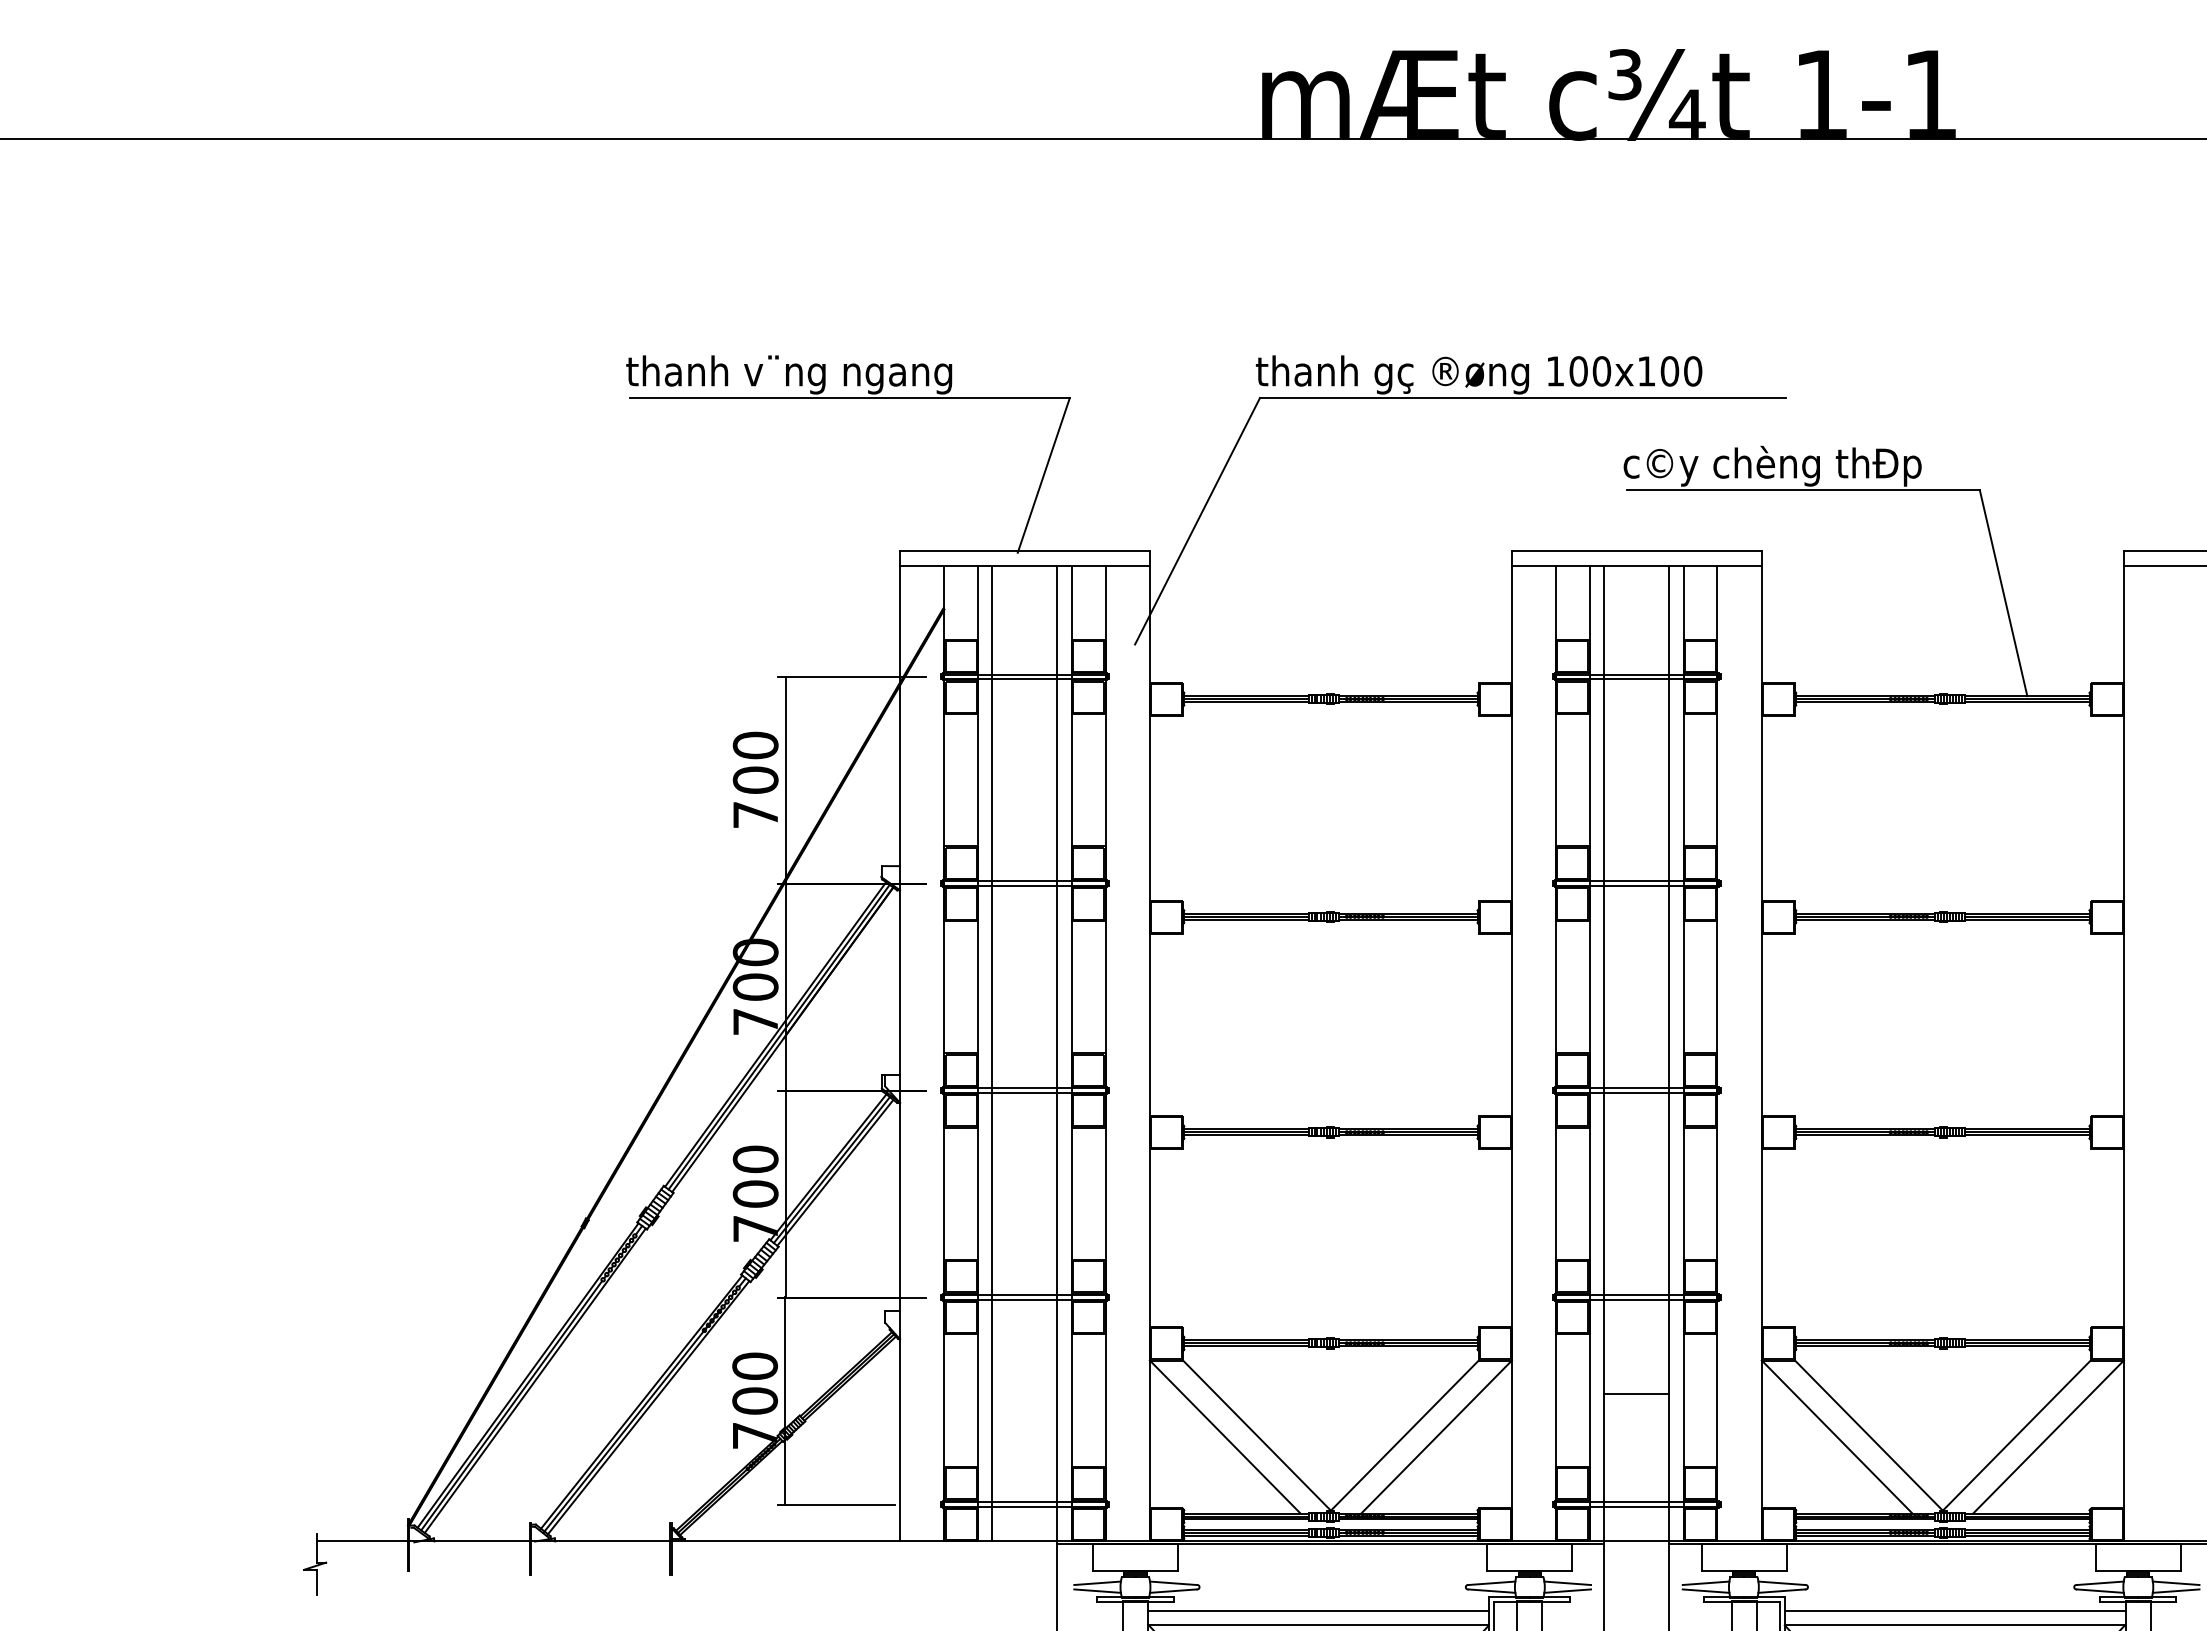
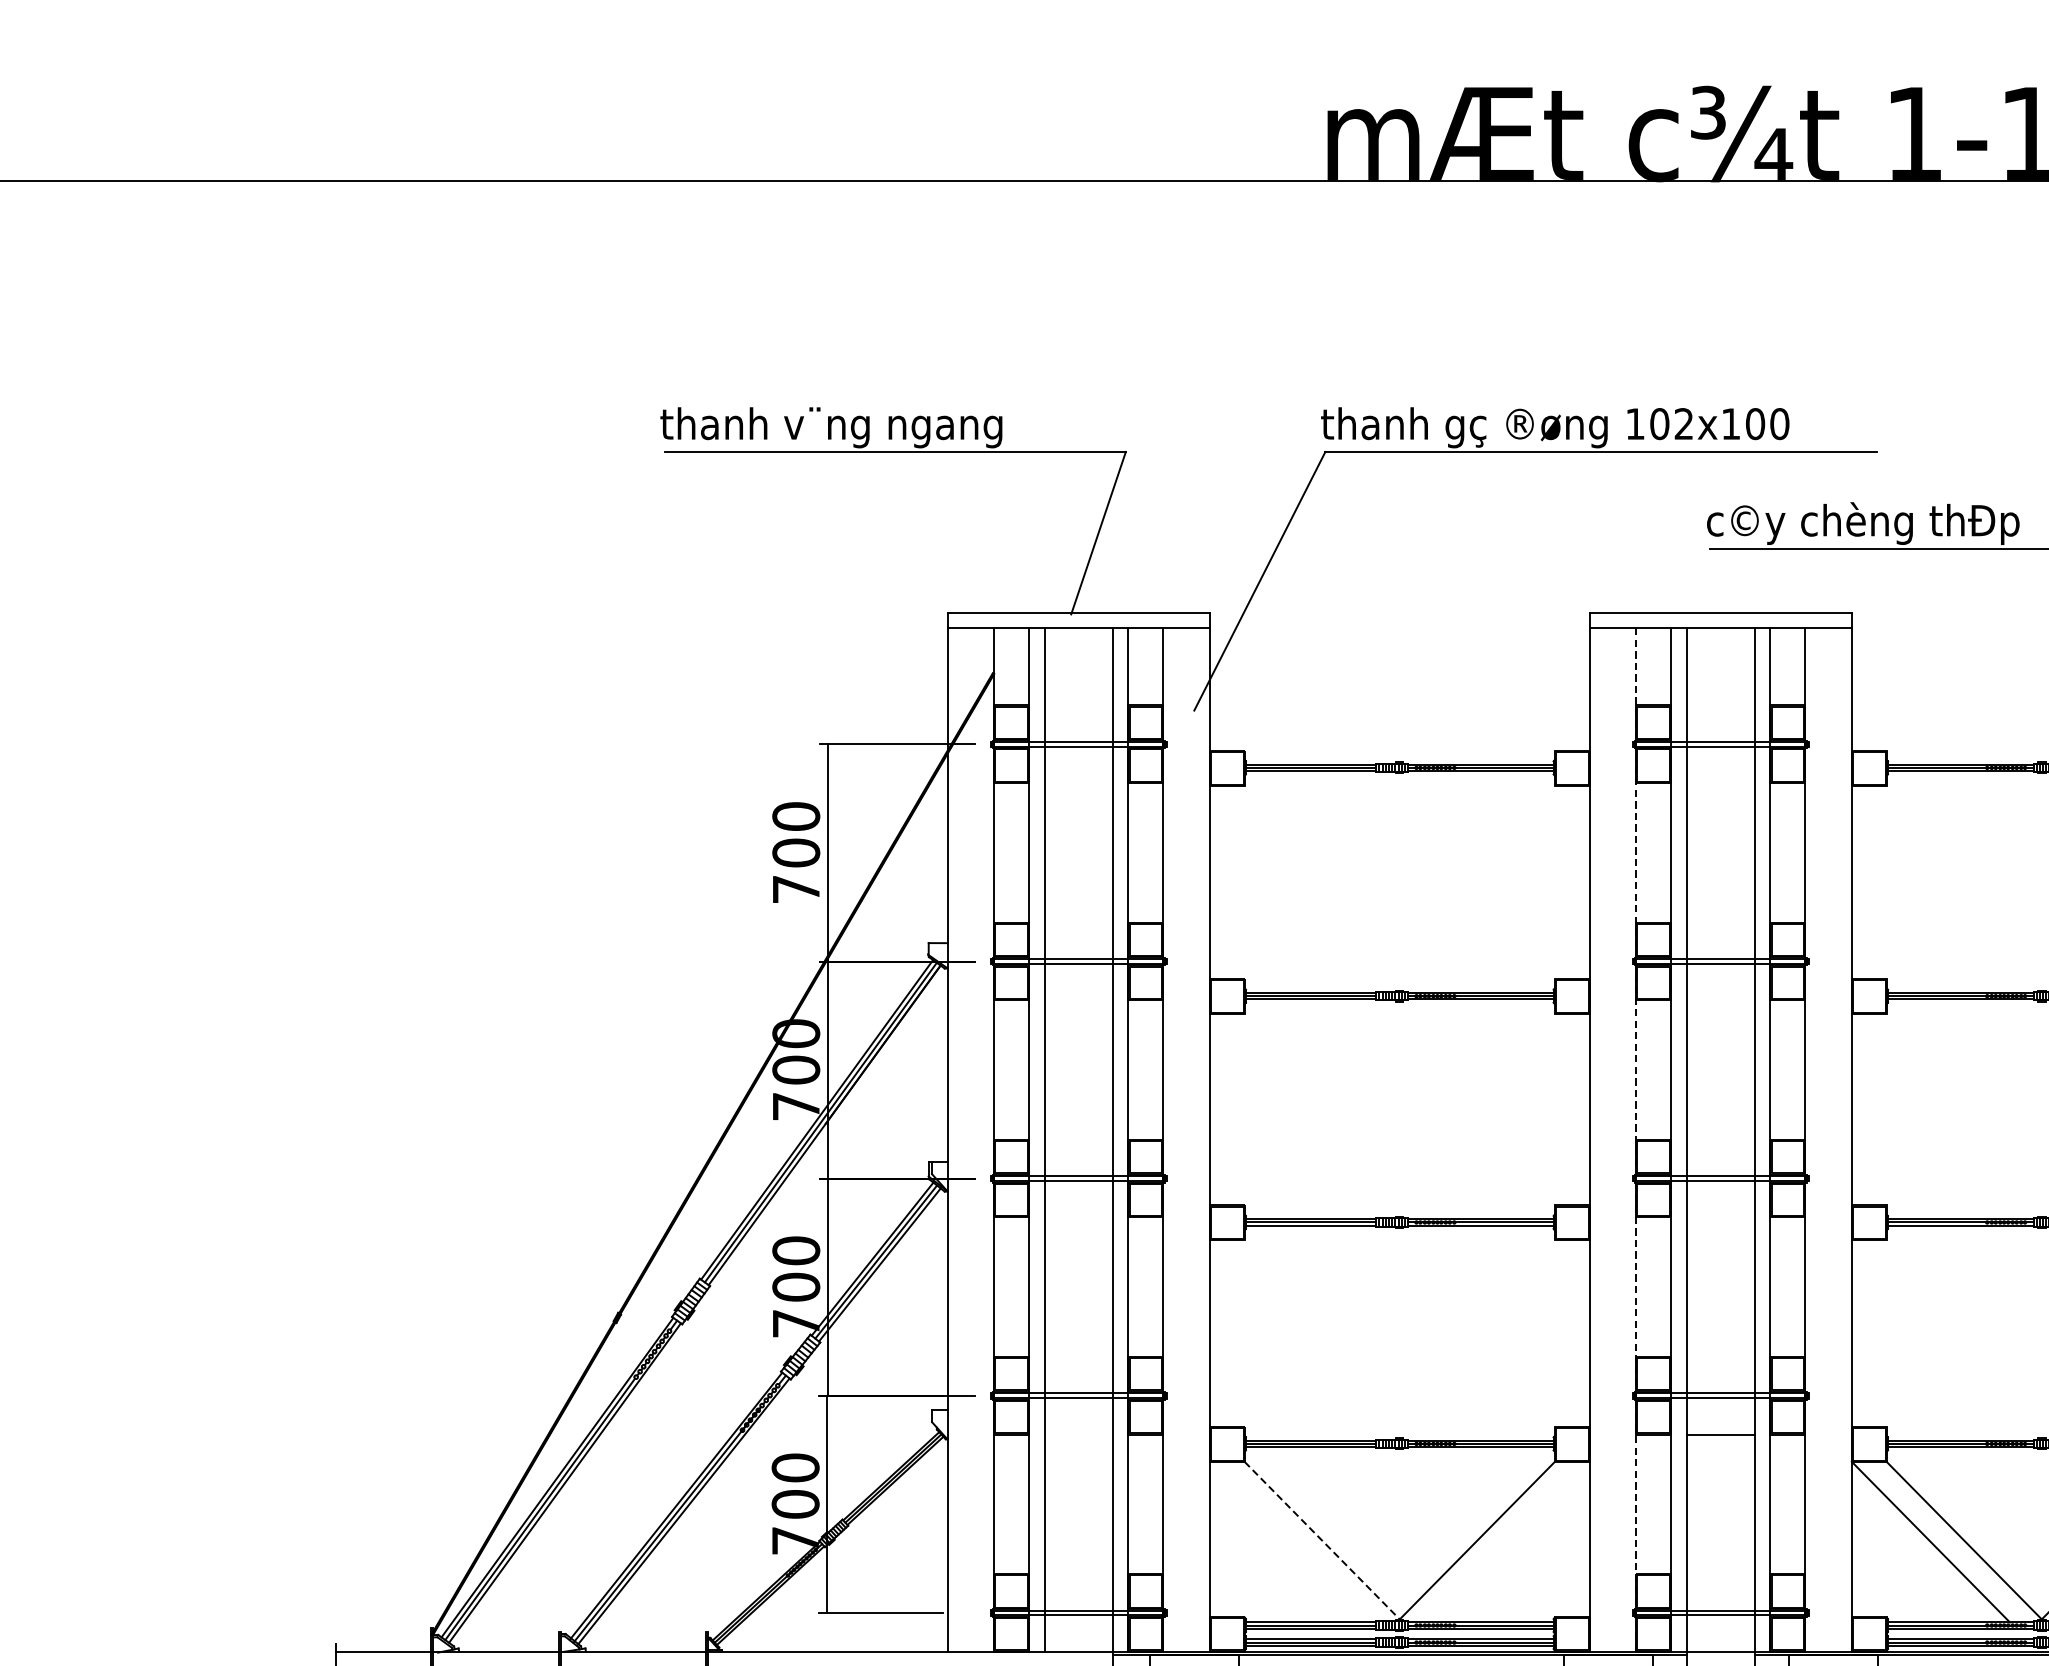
text: (1601, 371) -> (1683, 424), 100x100 -> 102x100
line: (1556, 1053) -> (1636, 1139), solid -> dashed
line: (1636, 1393) -> (1720, 1434), moved
line: (1257, 1435) -> (1322, 1540), solid -> dashed
line: (1224, 1436) -> (1288, 1541), removed
line: (1436, 1436) -> (1510, 1541), removed

